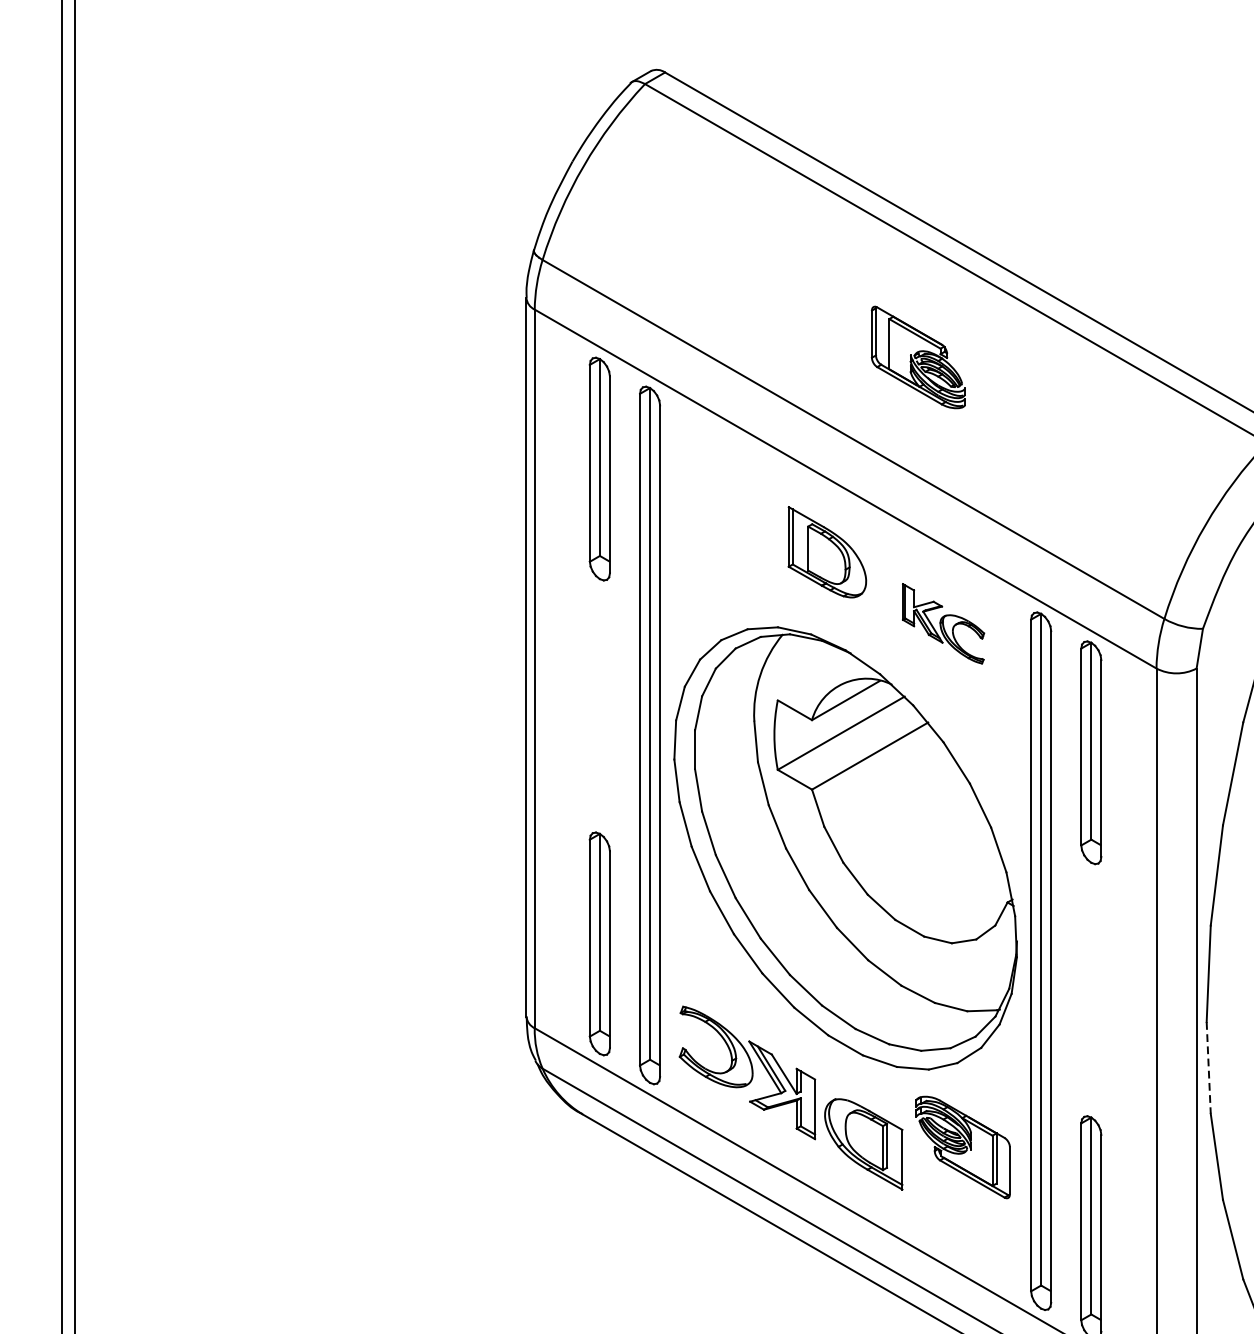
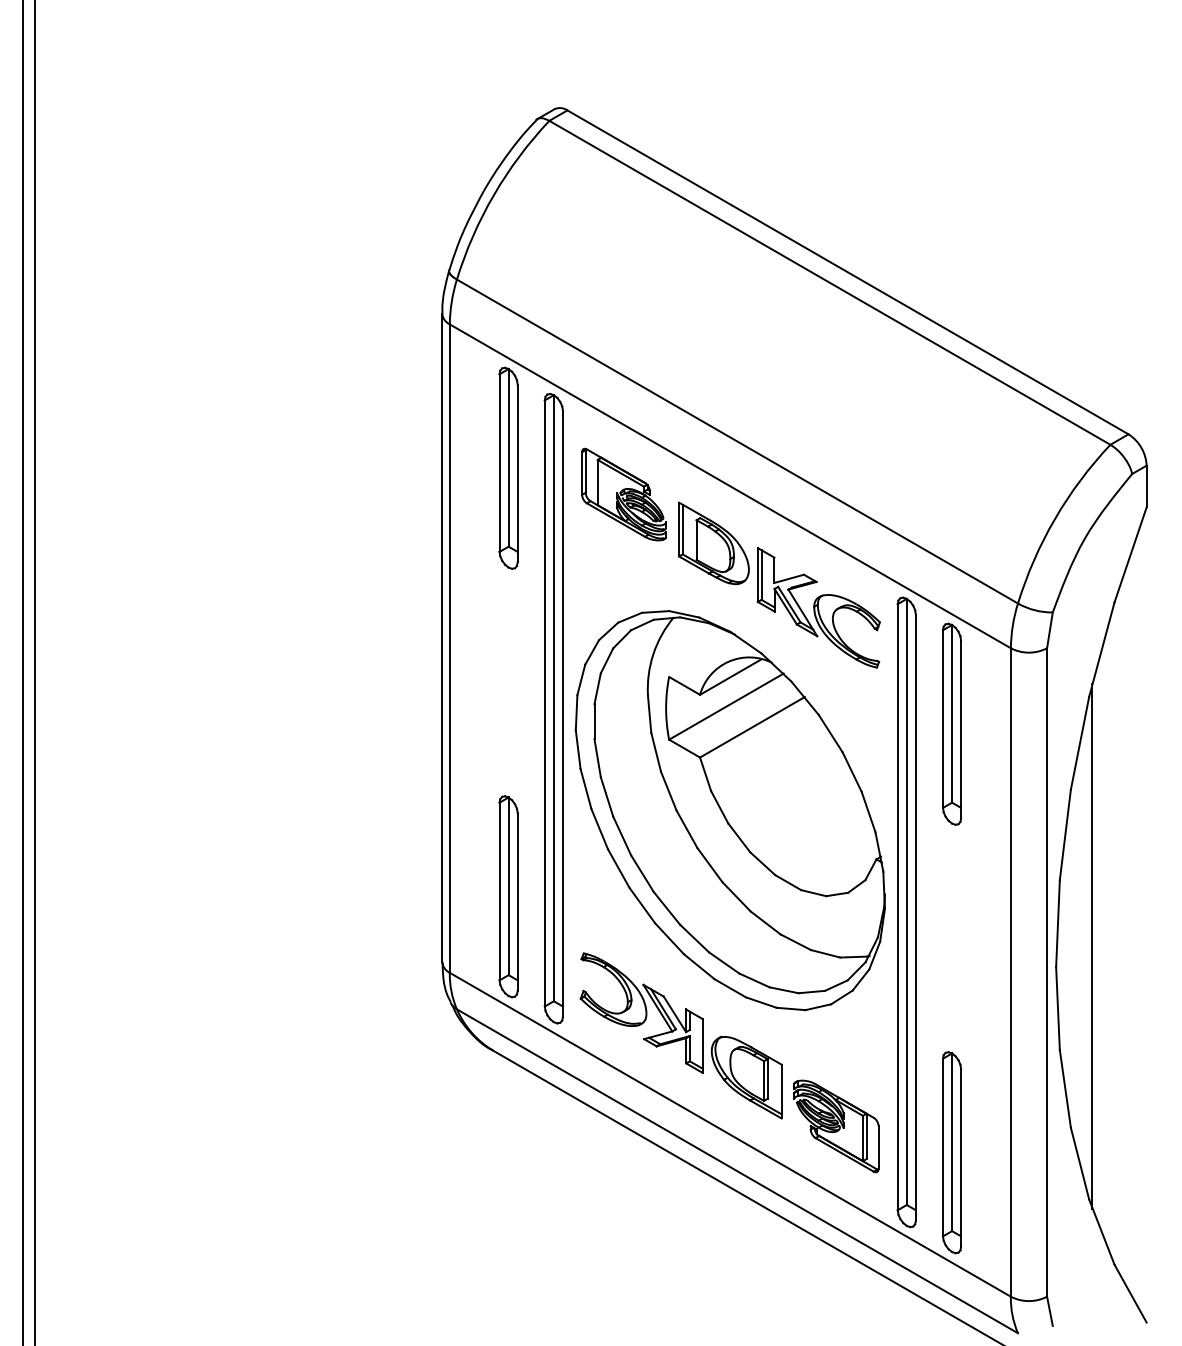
part: (917, 357) -> (623, 494), moved
part: (943, 623) -> (818, 607), size x1.67
line: (1246, 999) -> (1092, 946), added
line: (1209, 1068) -> (1058, 1009), dashed -> solid
part: (963, 1147) -> (836, 1126), moved

